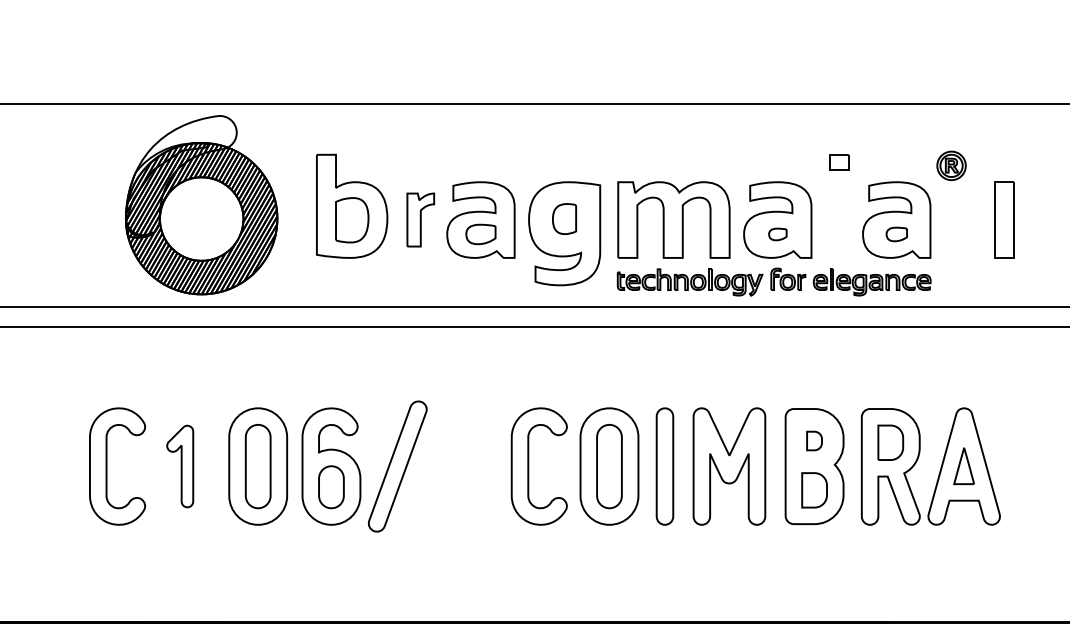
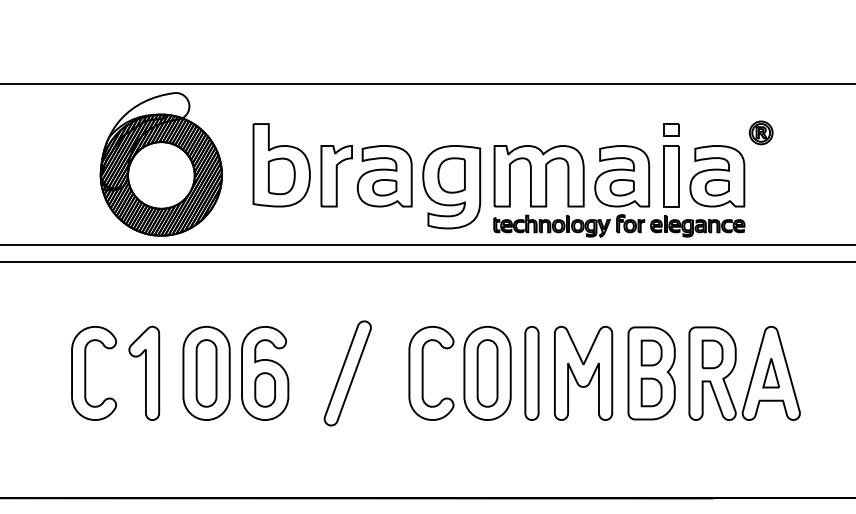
part: (564, 218) -> (451, 175), size x1.43
part: (420, 219) -> (336, 175), size x1.43
part: (1004, 219) -> (671, 175), moved
part: (777, 234) -> (621, 187), size x1.67
part: (896, 234) -> (717, 187), size x1.43
part: (814, 440) -> (651, 352), size x1.67
part: (179, 466) -> (143, 373), size x1.43
part: (397, 466) -> (347, 373), moved

